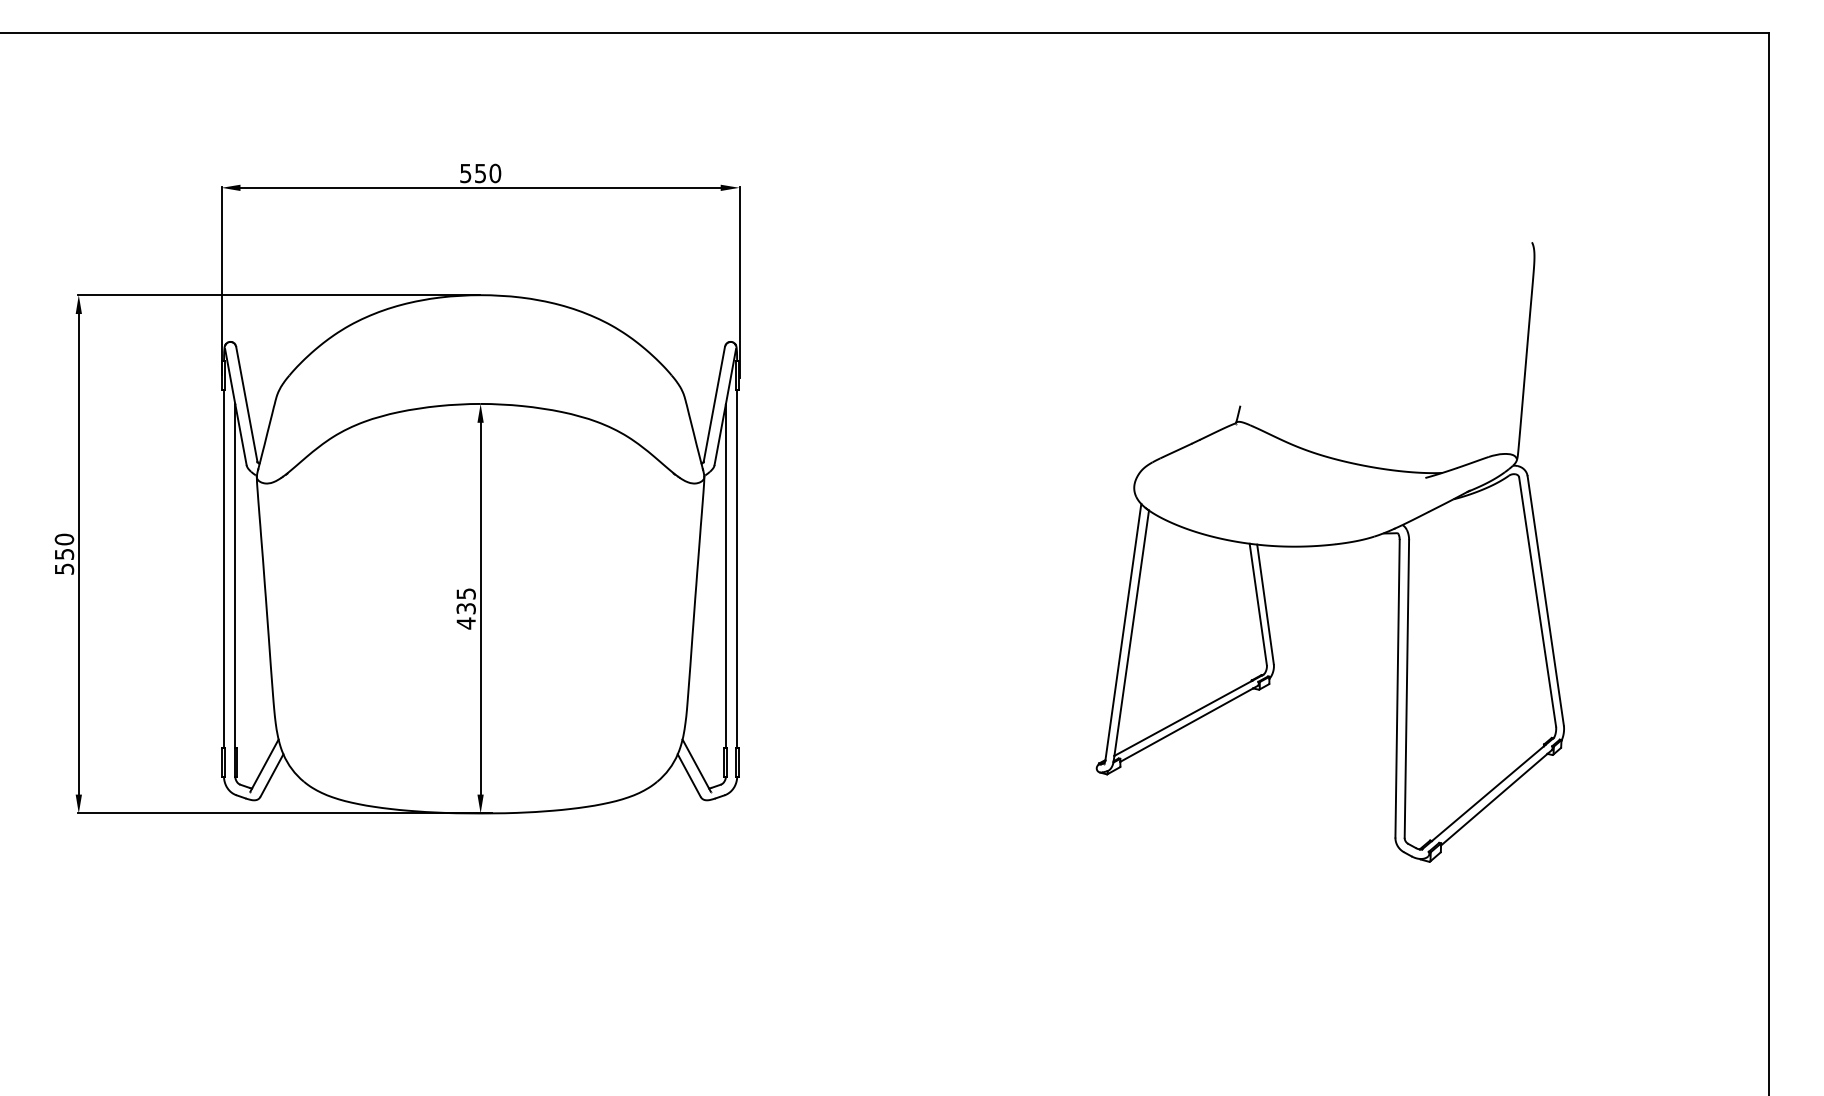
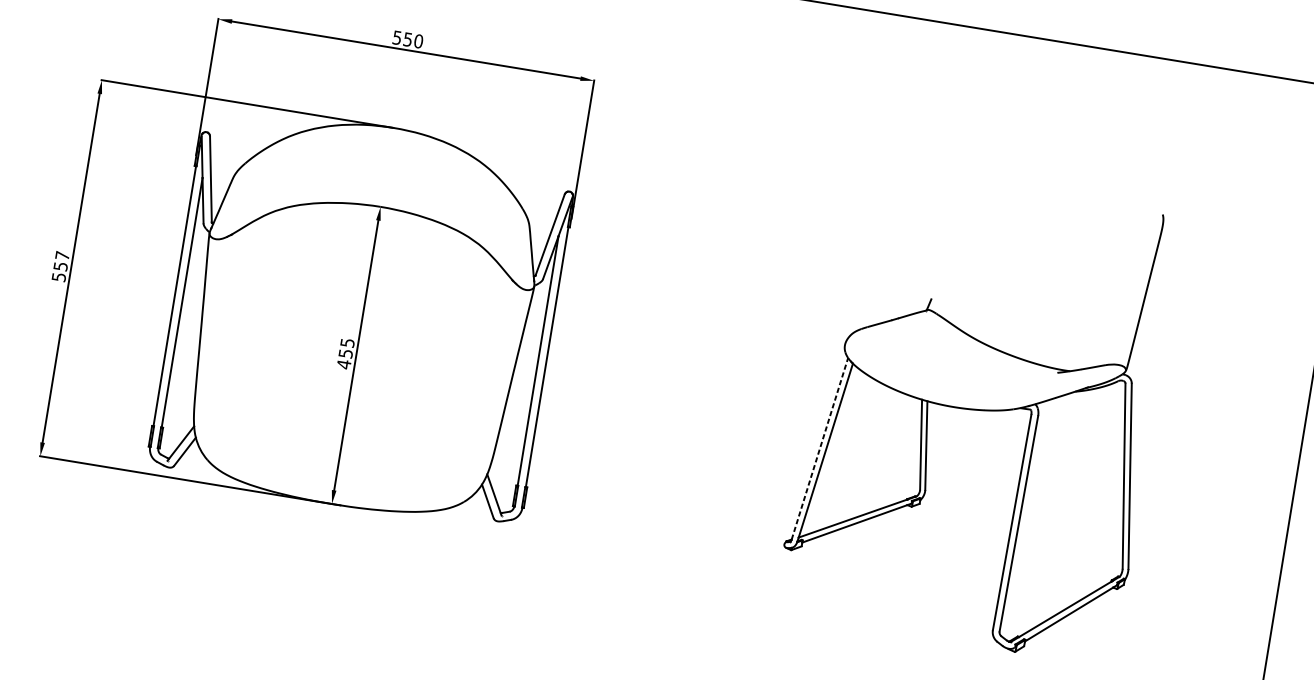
text: (64, 539) -> (62, 255), 550 -> 557
text: (465, 608) -> (345, 353), 435 -> 455
line: (1123, 631) -> (820, 448), solid -> dashed

